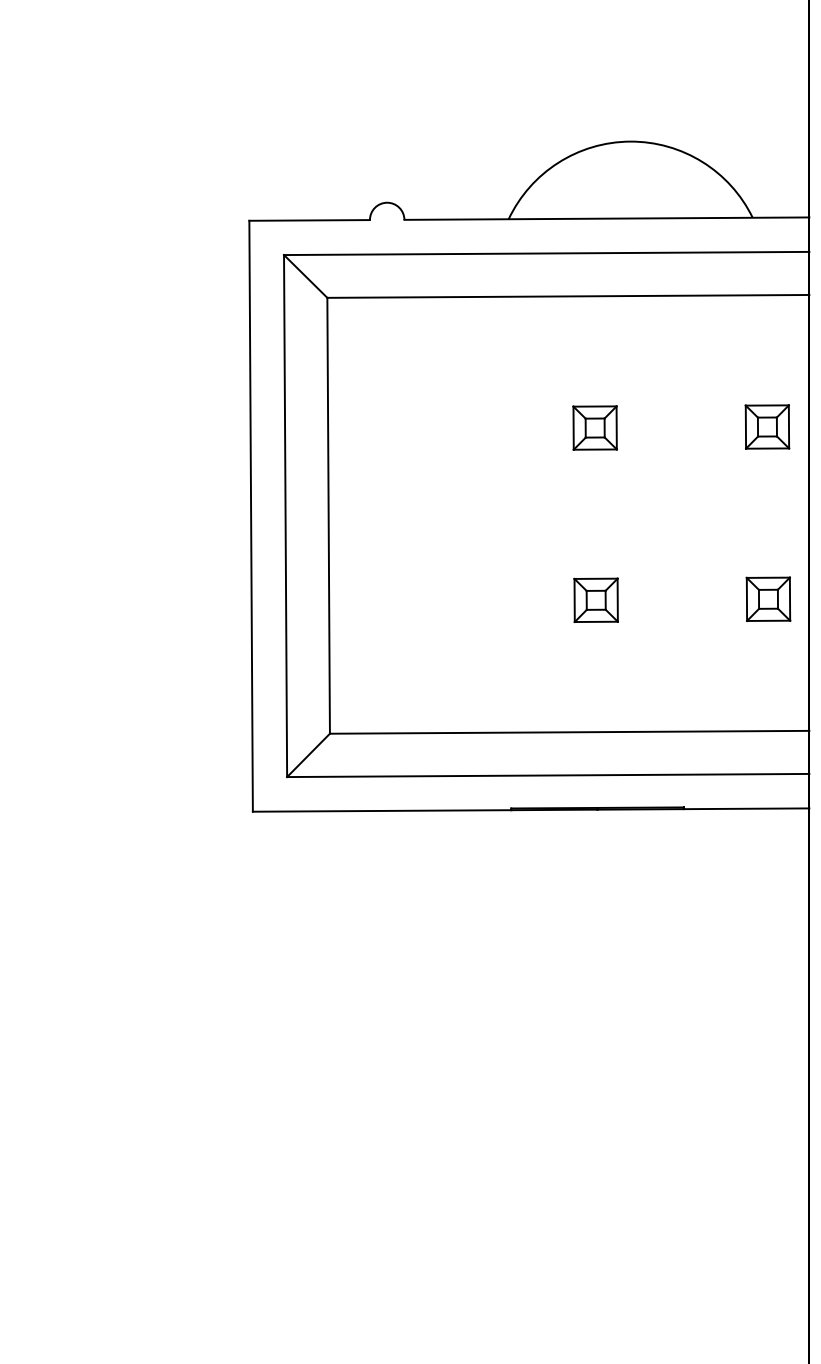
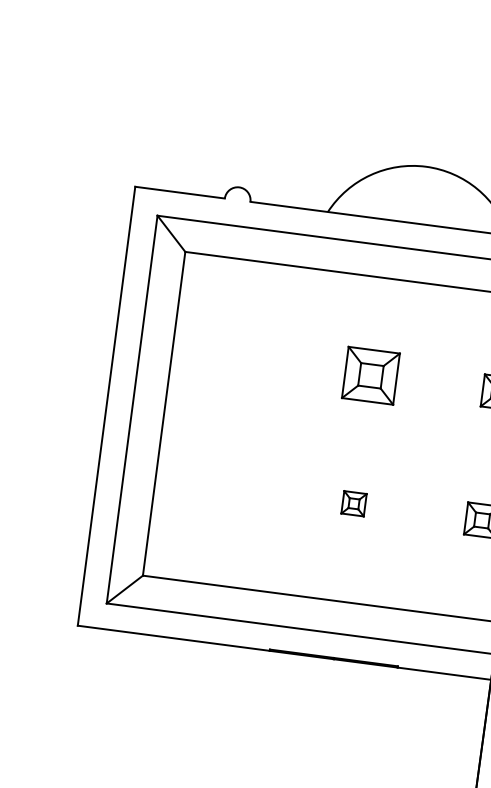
part: (594, 427) -> (370, 375), size x1.6
part: (595, 600) -> (353, 503), size x0.7

